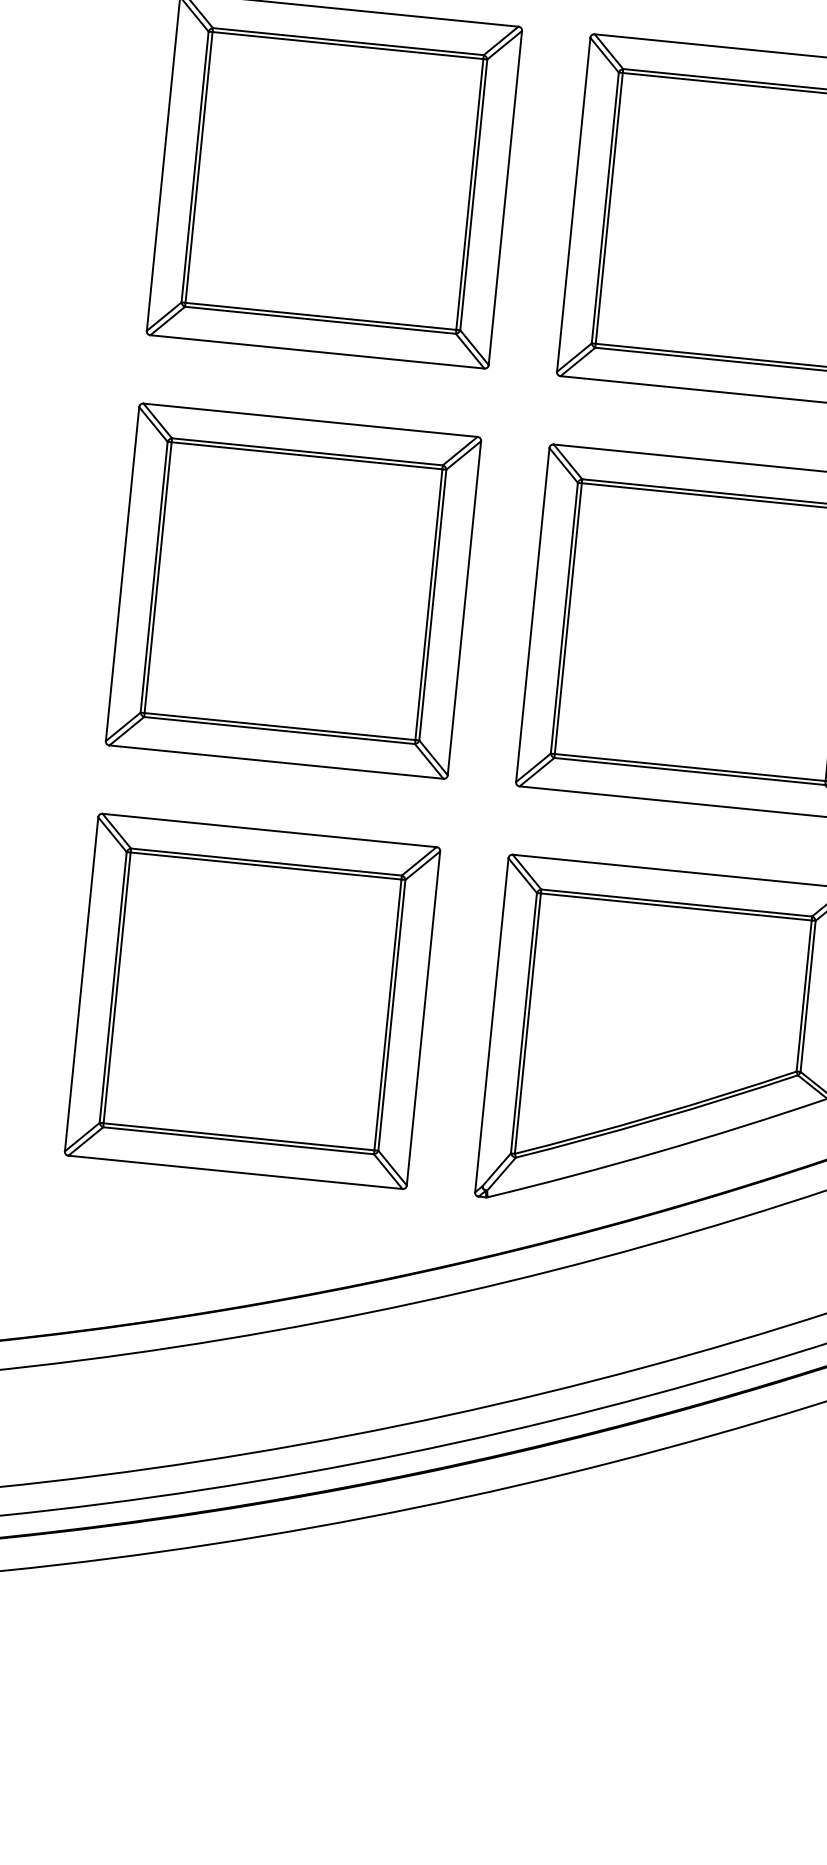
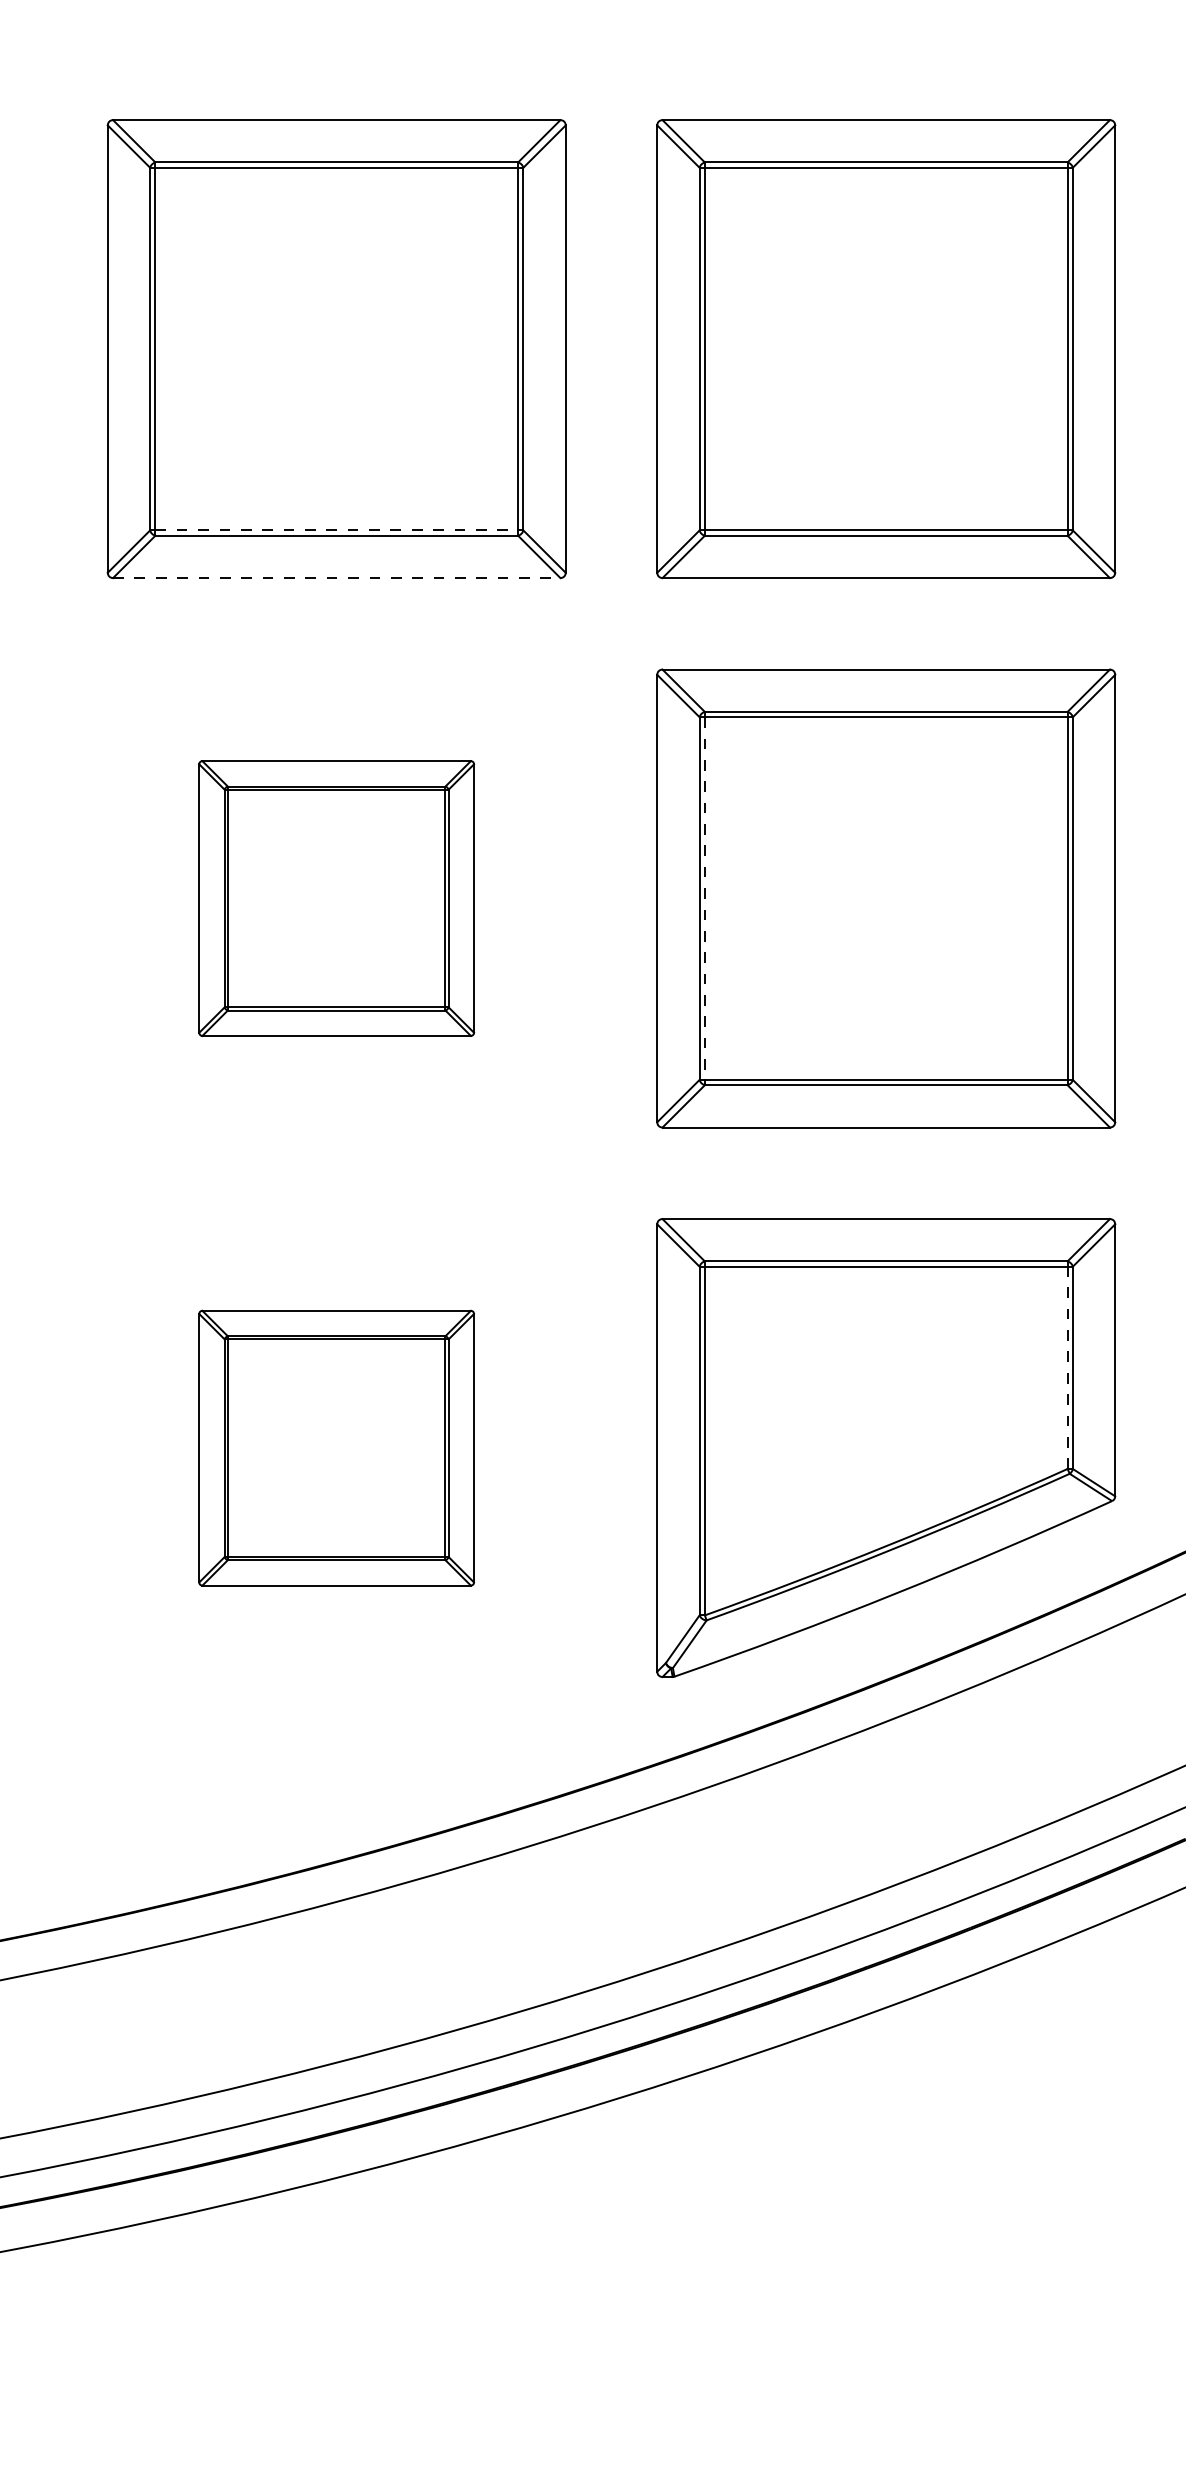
line: (321, 316) -> (337, 530), solid -> dashed
line: (317, 352) -> (336, 578), solid -> dashed
part: (293, 591) -> (336, 898), size x0.6
line: (567, 619) -> (704, 899), solid -> dashed
line: (804, 995) -> (1067, 1367), solid -> dashed
part: (252, 1001) -> (336, 1448), size x0.6

